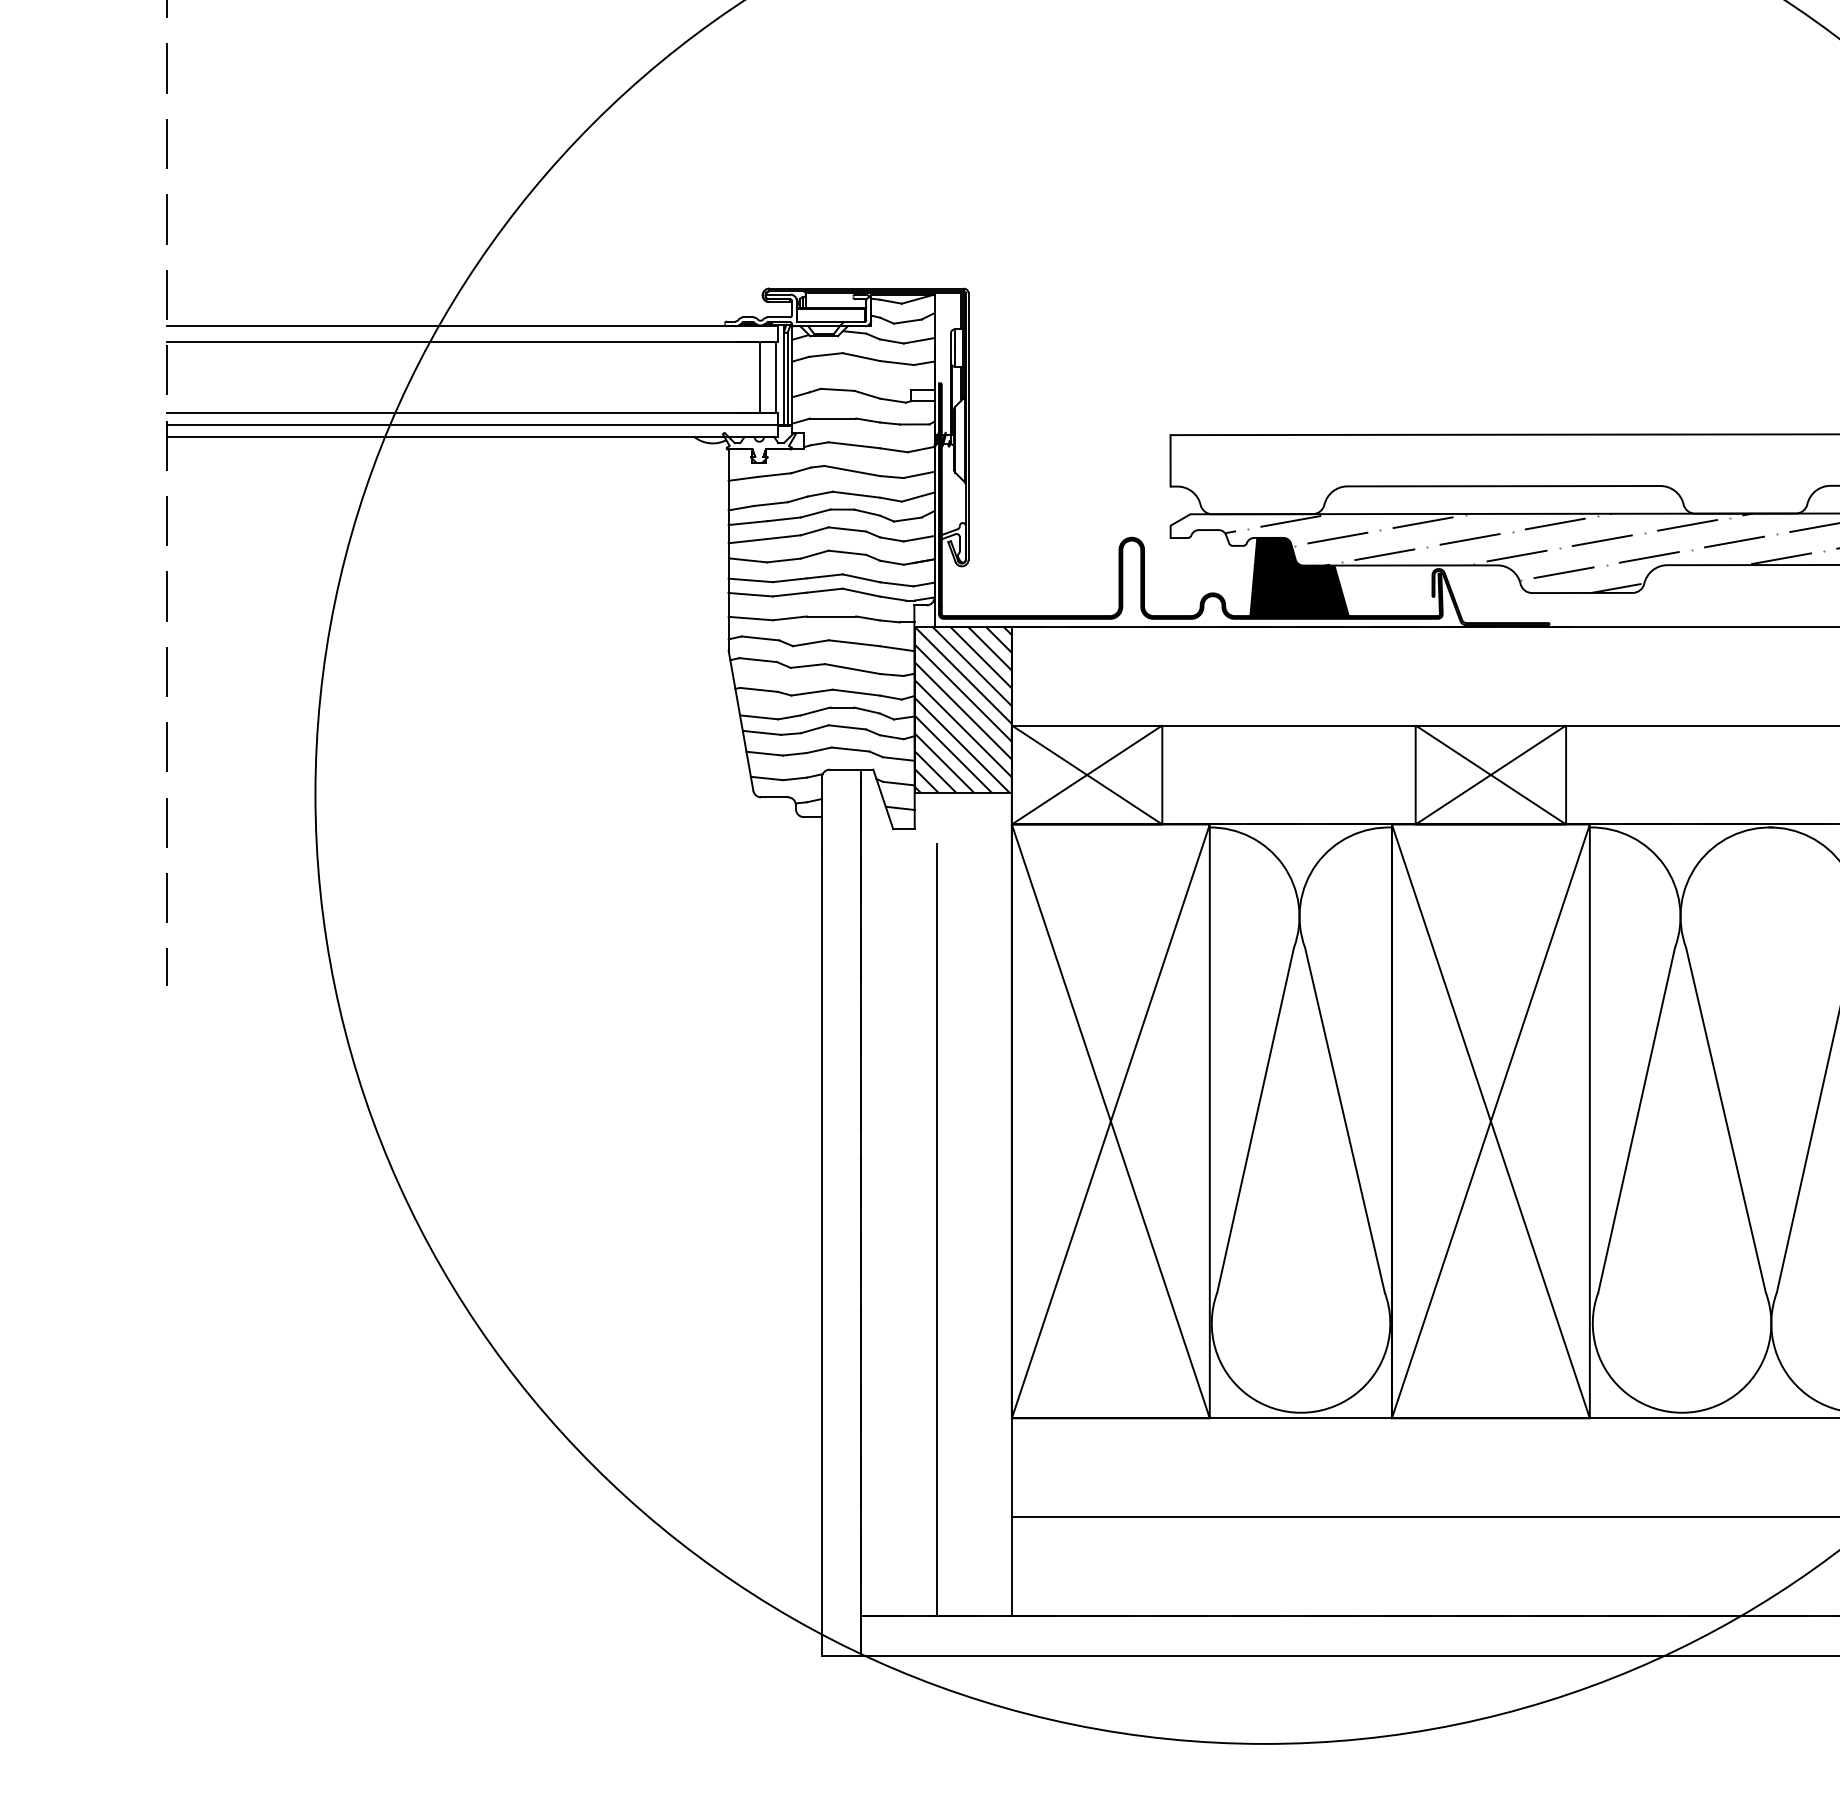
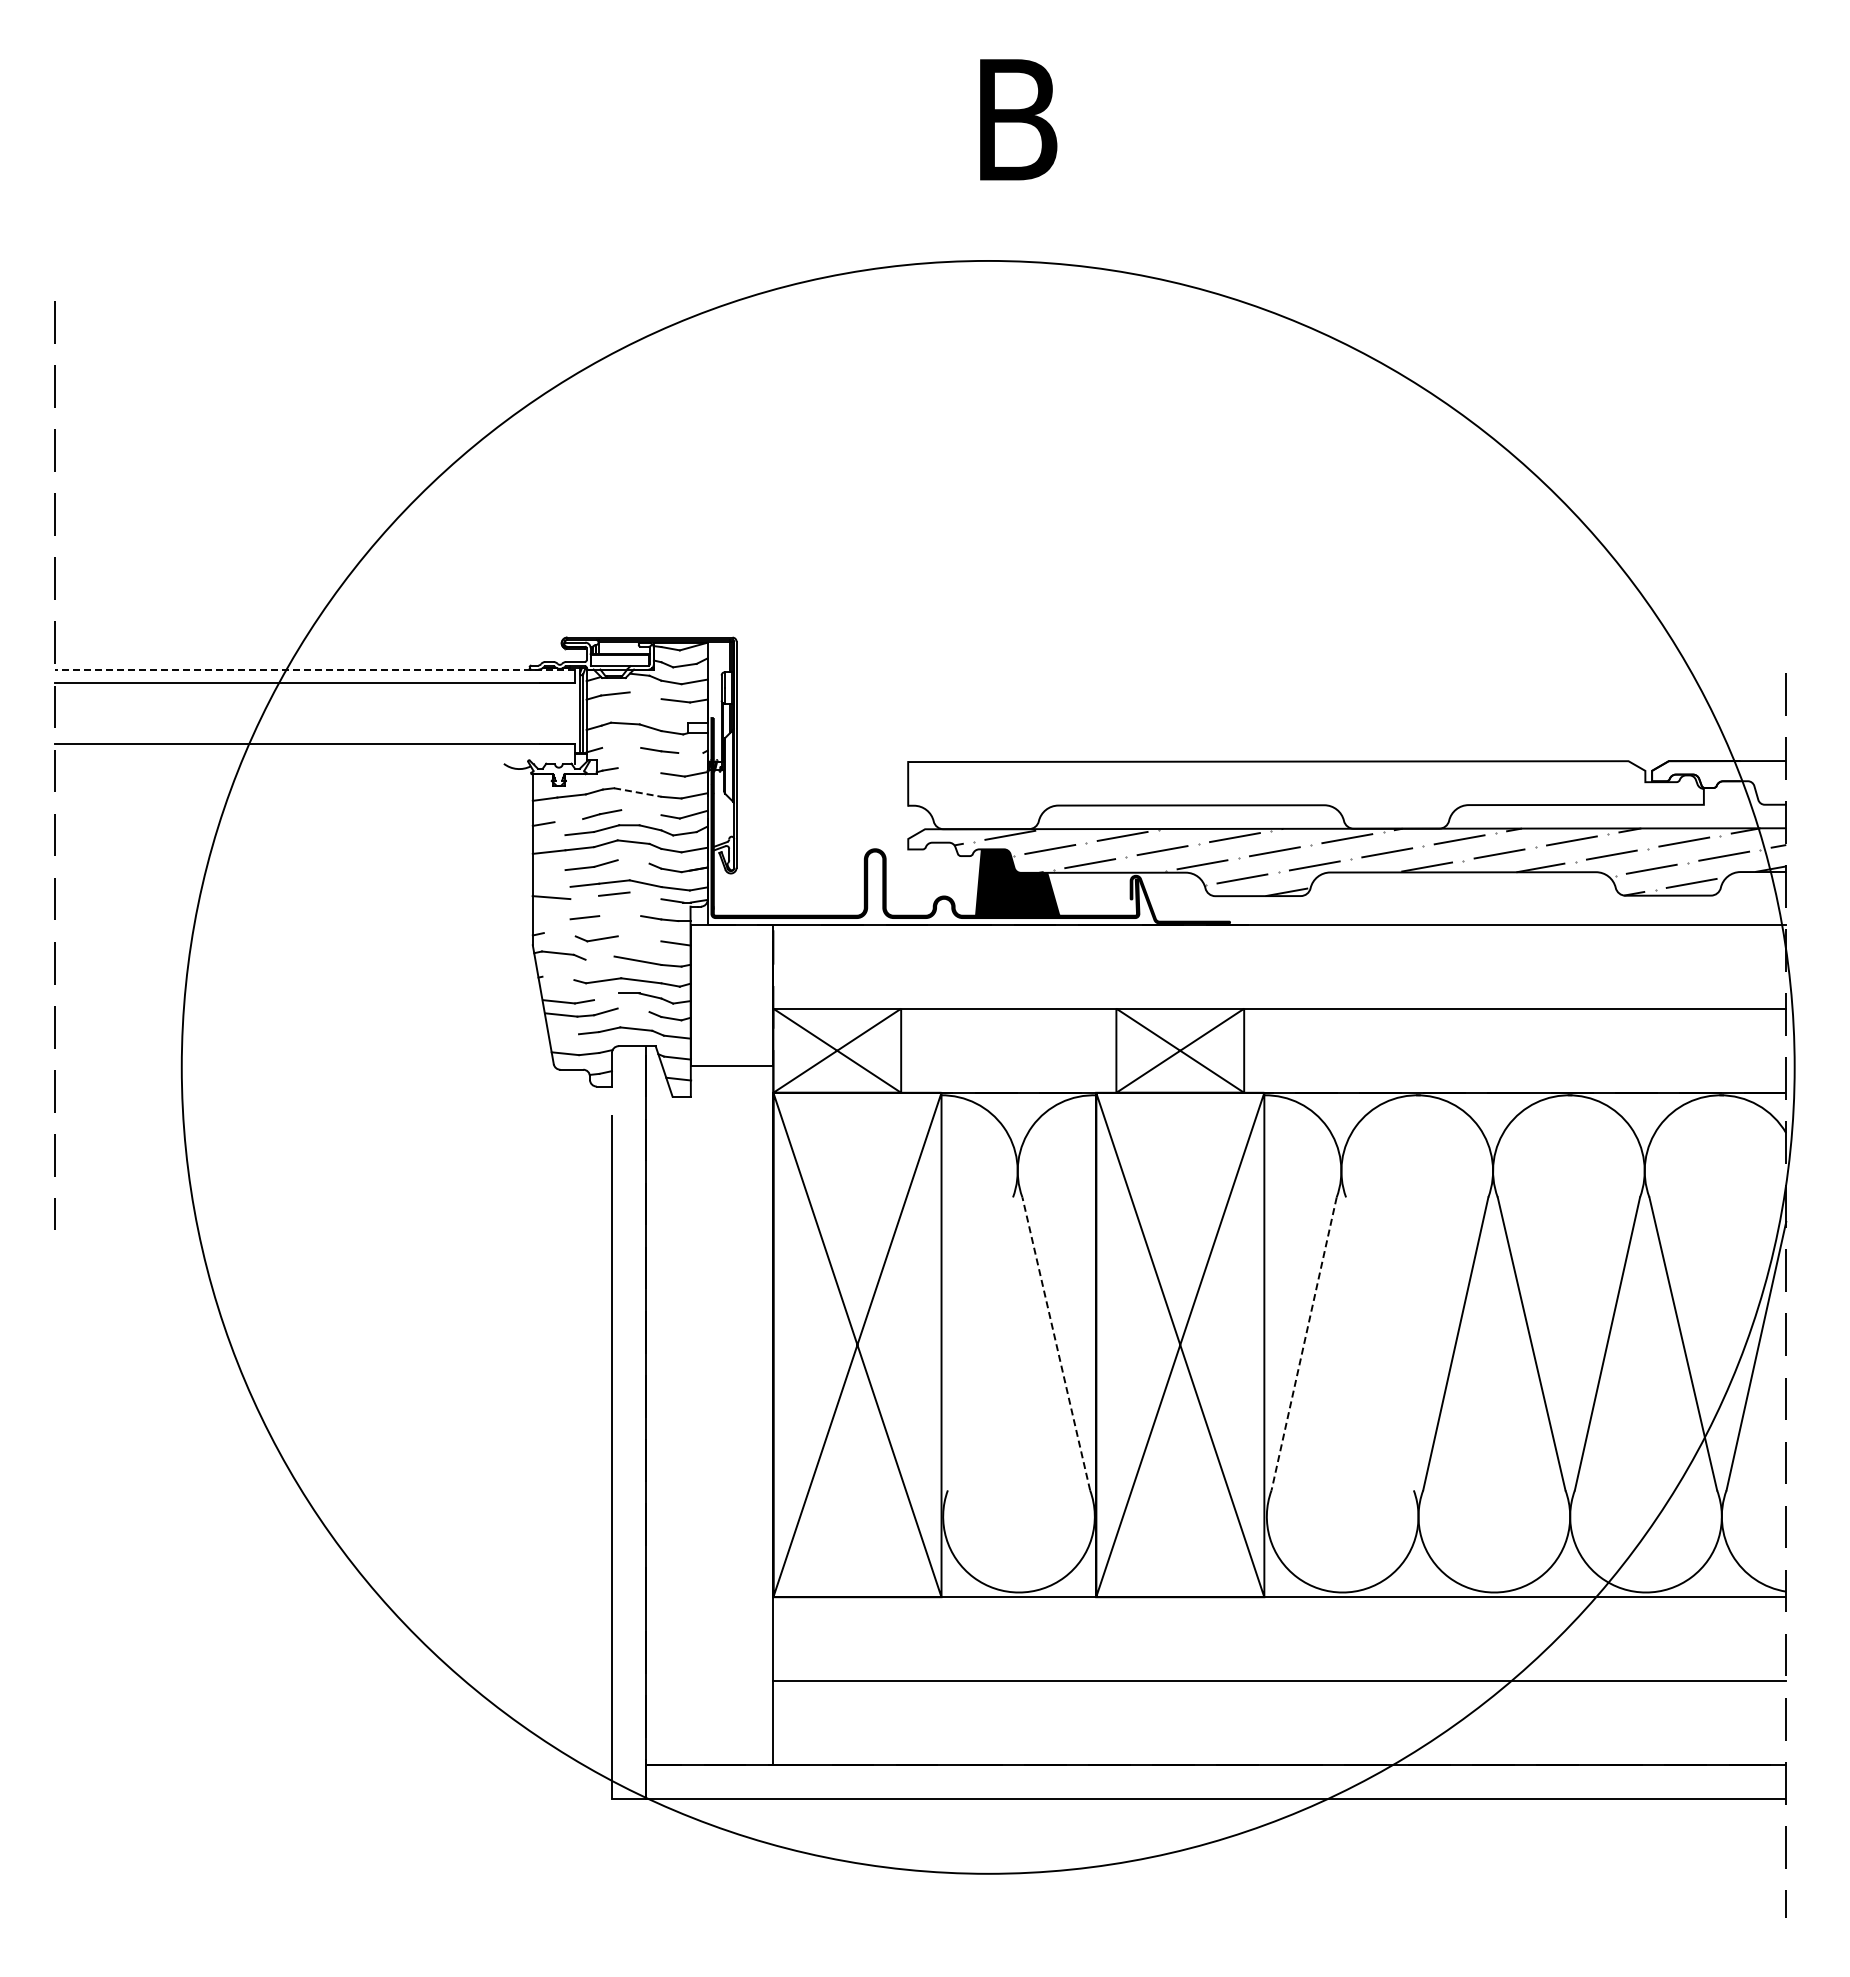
line: (472, 326) -> (315, 669), solid -> dashed
line: (861, 356) -> (645, 695), removed
line: (760, 377) -> (559, 713), removed
line: (776, 377) -> (573, 713), removed
line: (833, 418) -> (621, 747), removed
line: (914, 423) -> (690, 752), removed
line: (471, 425) -> (314, 753), removed
line: (471, 436) -> (314, 763), removed
line: (854, 445) -> (639, 770), removed
line: (853, 470) -> (638, 792), solid -> dashed
line: (856, 494) -> (641, 812), removed
line: (770, 503) -> (568, 820), removed
line: (747, 522) -> (548, 836), removed
line: (847, 552) -> (633, 861), removed
line: (748, 560) -> (549, 868), removed
line: (750, 579) -> (551, 884), removed
line: (861, 592) -> (645, 895), removed
line: (789, 594) -> (584, 897), removed
line: (831, 616) -> (620, 916), removed
line: (750, 618) -> (551, 917), removed
line: (760, 638) -> (559, 934), removed
line: (854, 642) -> (639, 938), removed
line: (807, 665) -> (599, 957), removed
line: (758, 689) -> (558, 978), removed
hatch: (962, 708) -> (731, 994), removed
line: (815, 711) -> (606, 996), removed
line: (847, 727) -> (633, 1010), removed
line: (764, 753) -> (563, 1032), removed
line: (821, 833) -> (611, 1100), removed
line: (1255, 1119) -> (980, 1343), removed
line: (1345, 1119) -> (1056, 1343), solid -> dashed
line: (1725, 1119) -> (1379, 1343), removed
line: (1637, 1120) -> (1304, 1344), solid -> dashed
line: (936, 1230) -> (709, 1437), removed

